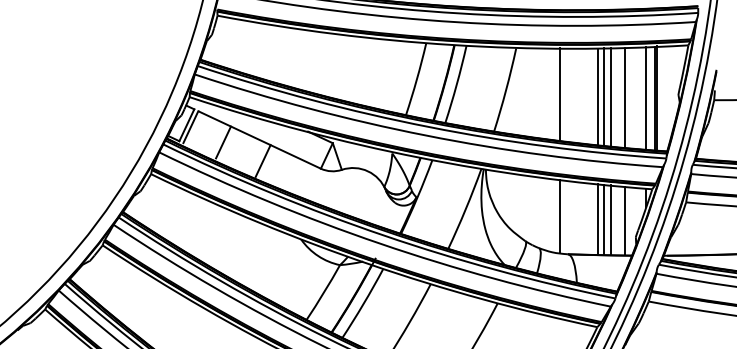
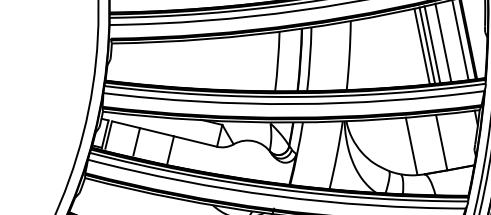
line: (559, 94) -> (391, 50), removed
line: (604, 219) -> (447, 141), removed
line: (610, 219) -> (451, 140), removed
line: (624, 220) -> (462, 138), removed

